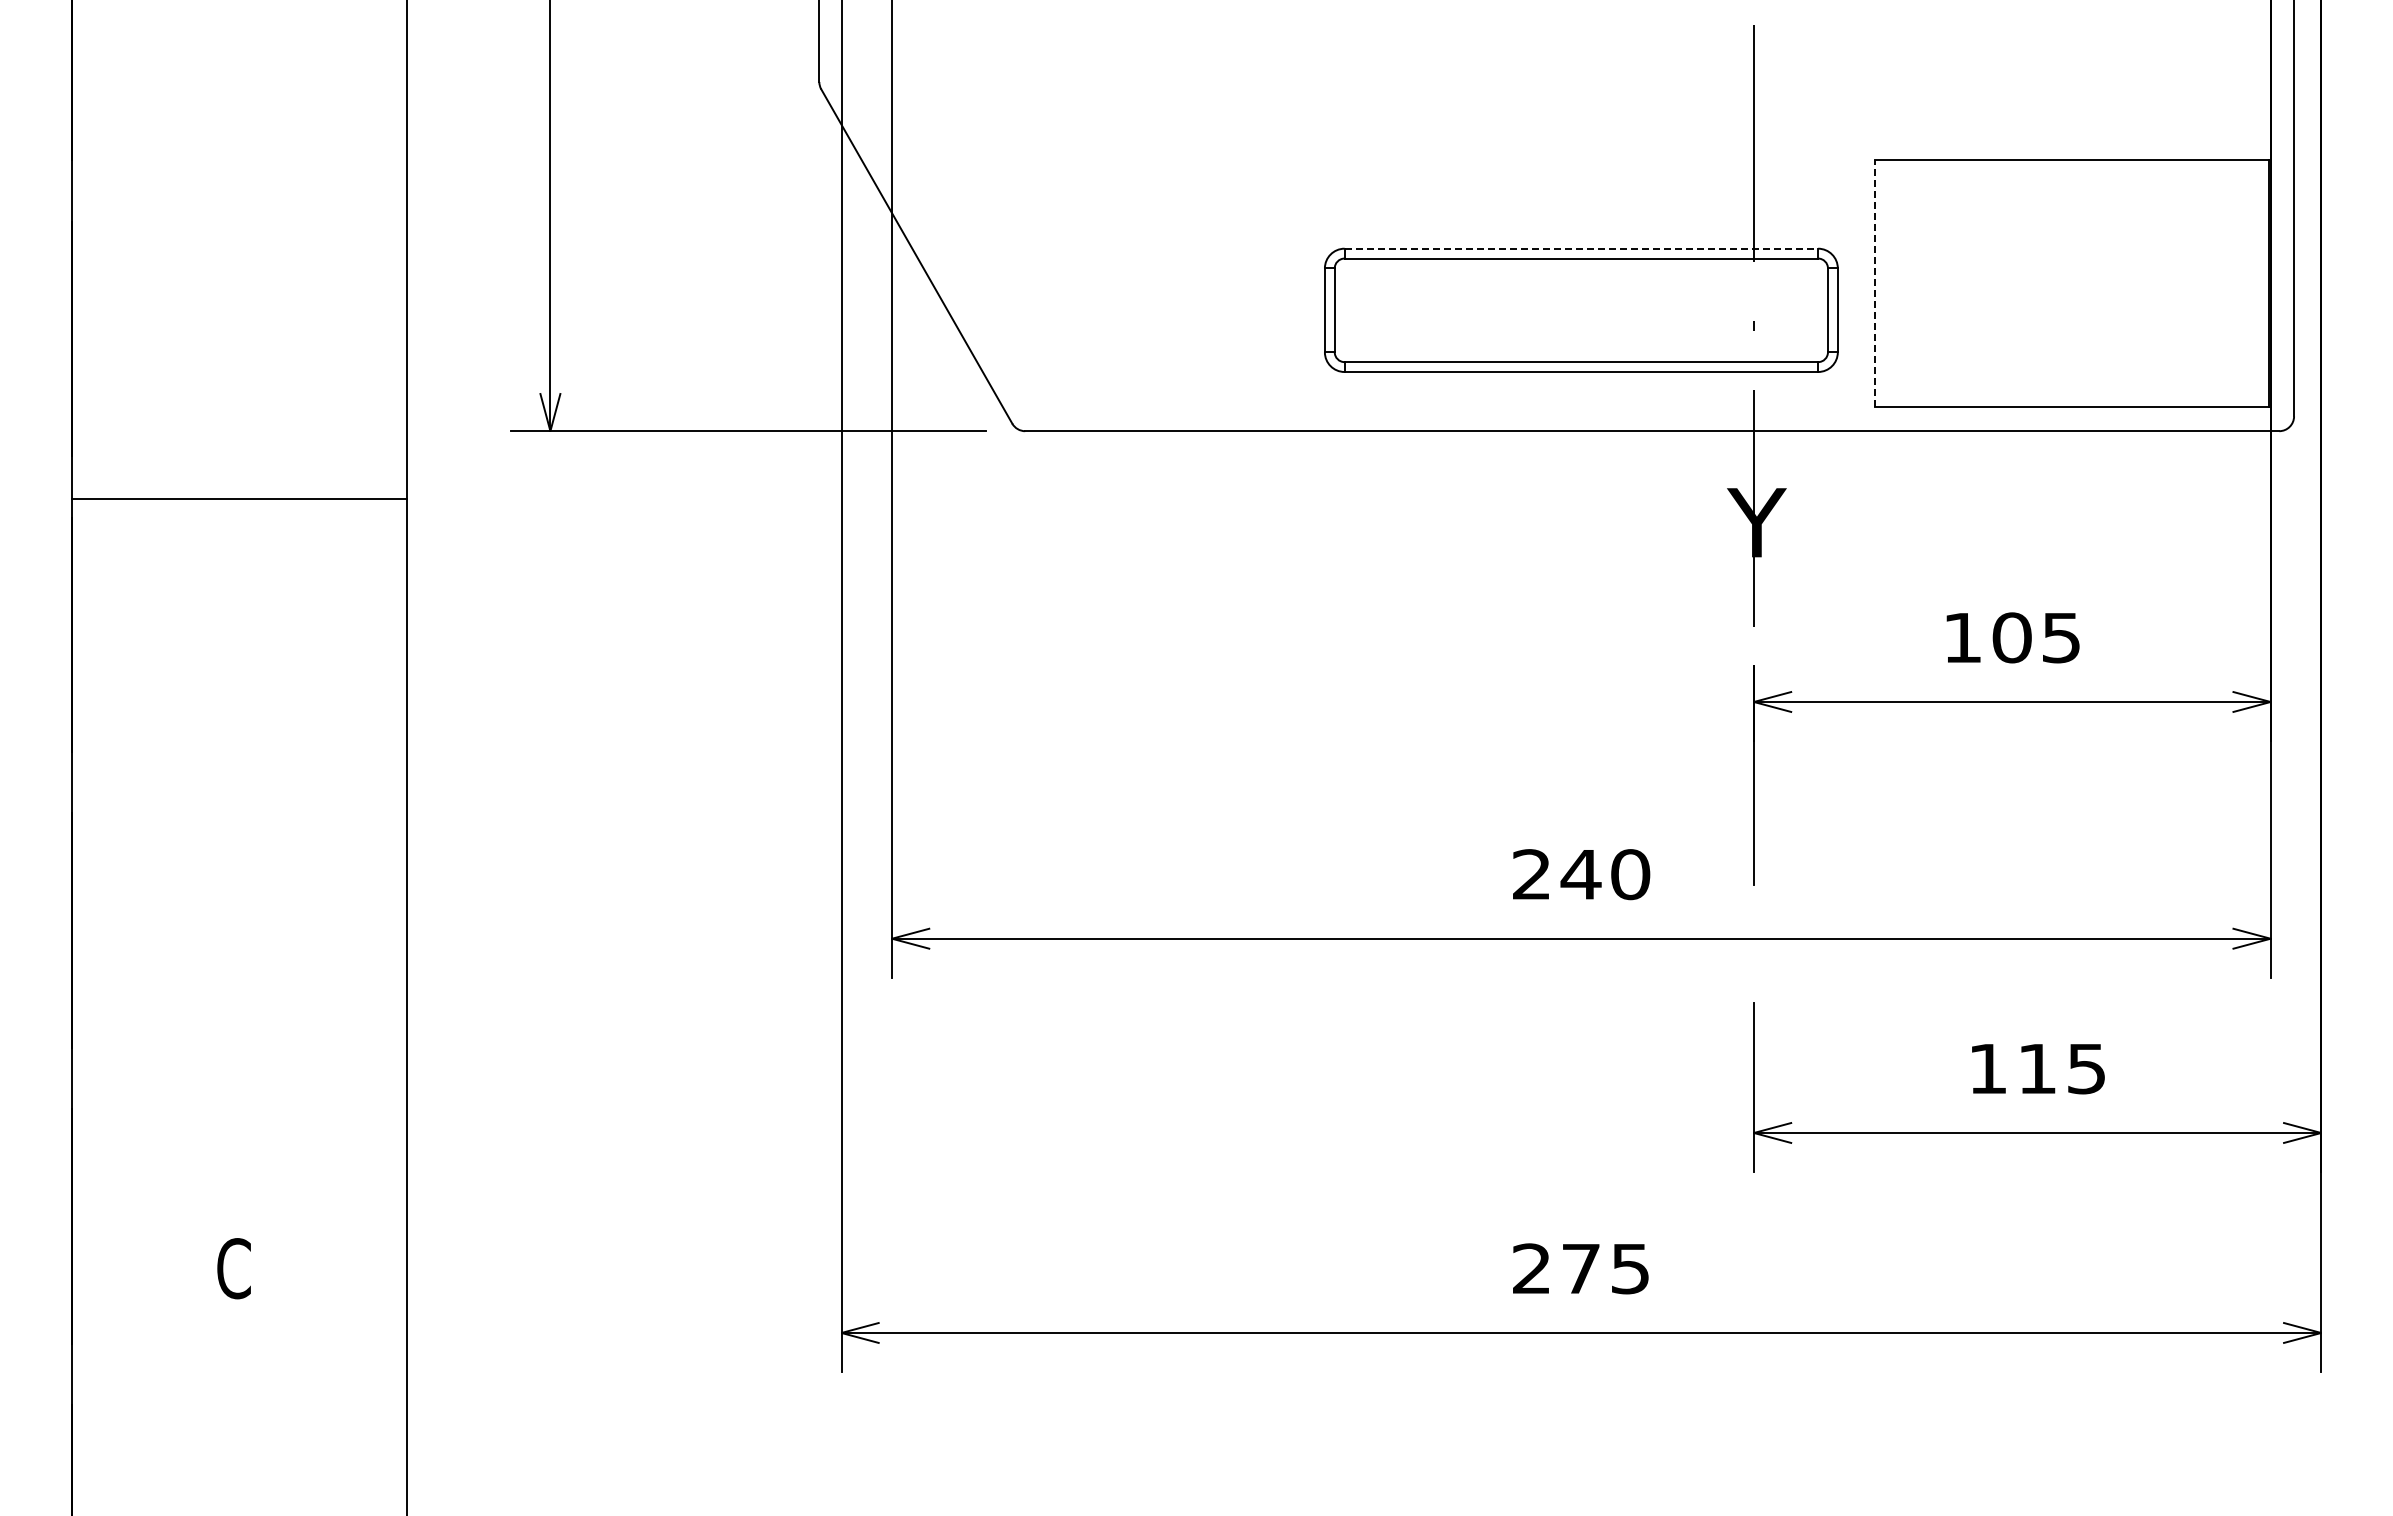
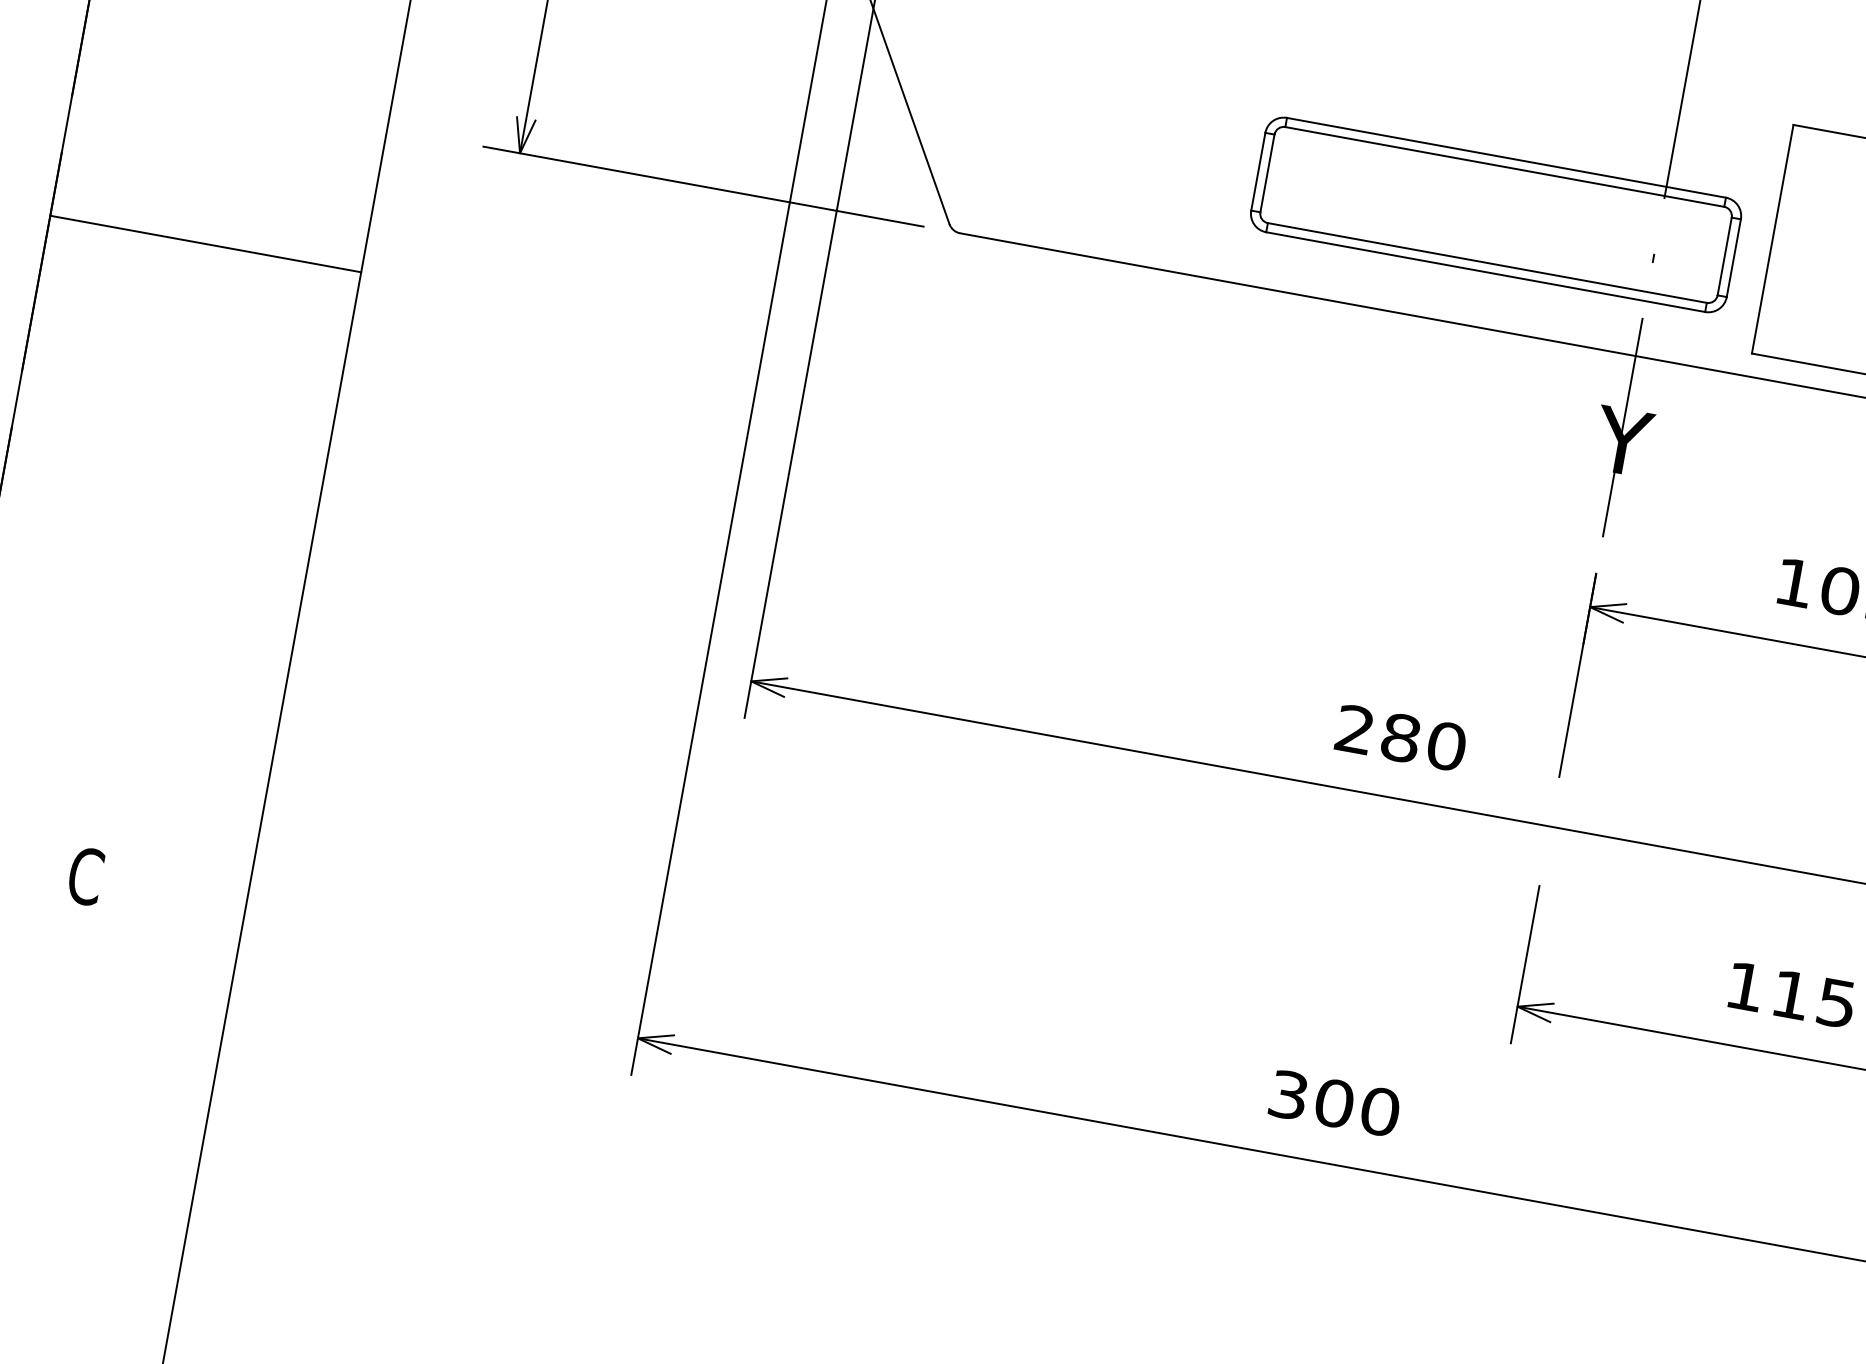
line: (1581, 248) -> (1506, 157), dashed -> solid
line: (1874, 282) -> (1772, 238), dashed -> solid
line: (239, 498) -> (205, 243), moved
text: (1580, 874) -> (1400, 737), 240 -> 280
text: (1581, 1268) -> (1334, 1103), 275 -> 300

